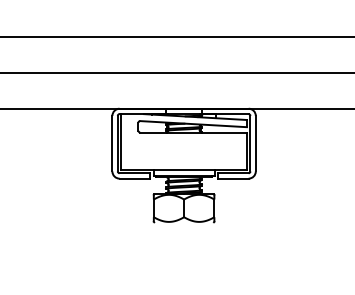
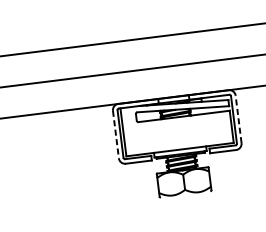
line: (112, 143) -> (115, 134), solid -> dashed
line: (255, 143) -> (238, 119), solid -> dashed

